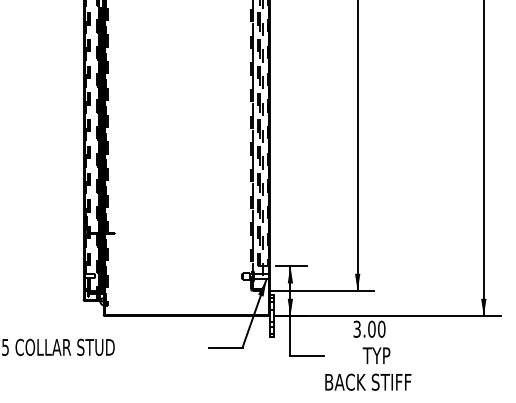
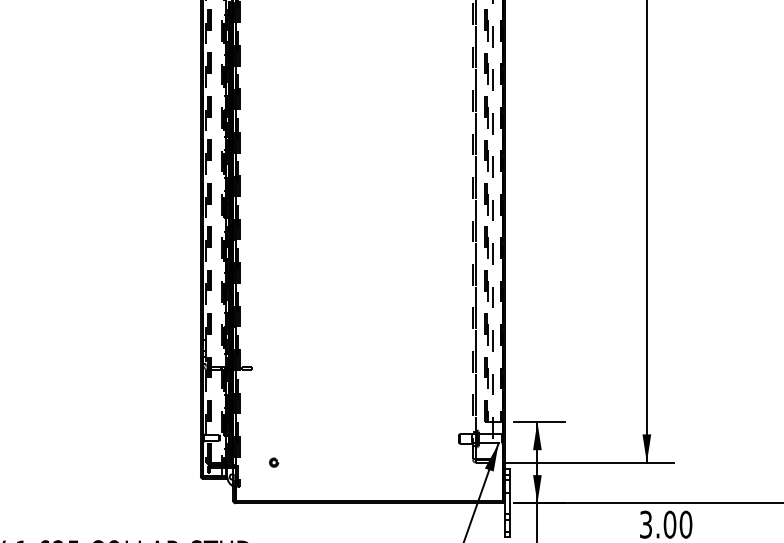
part: (128, 290) -> (273, 461), added

